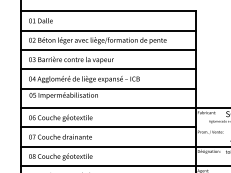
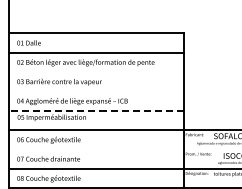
line: (108, 50) -> (96, 72), removed
line: (108, 69) -> (96, 91), removed
line: (107, 88) -> (95, 110), solid -> dashed
line: (108, 127) -> (96, 149), removed

